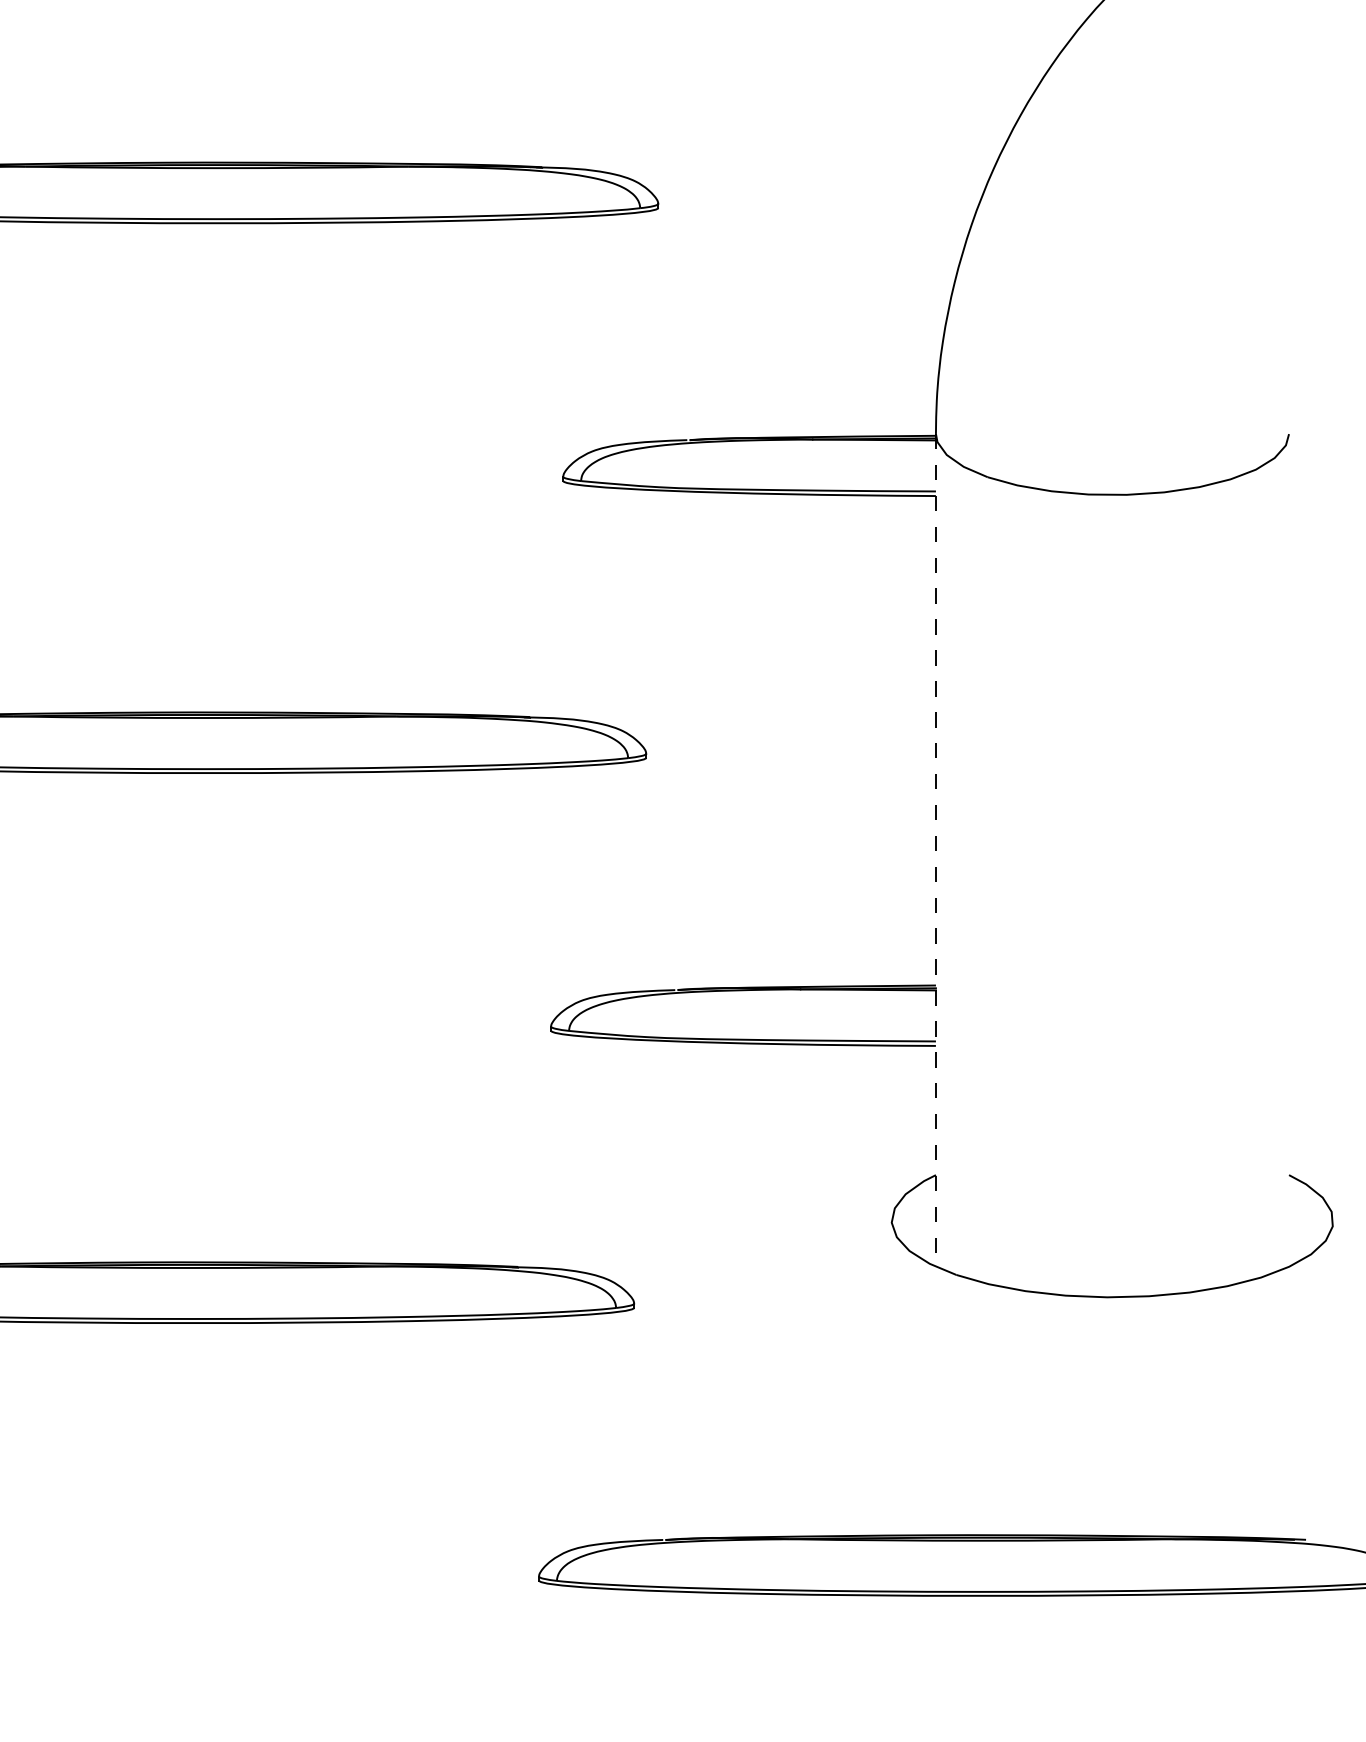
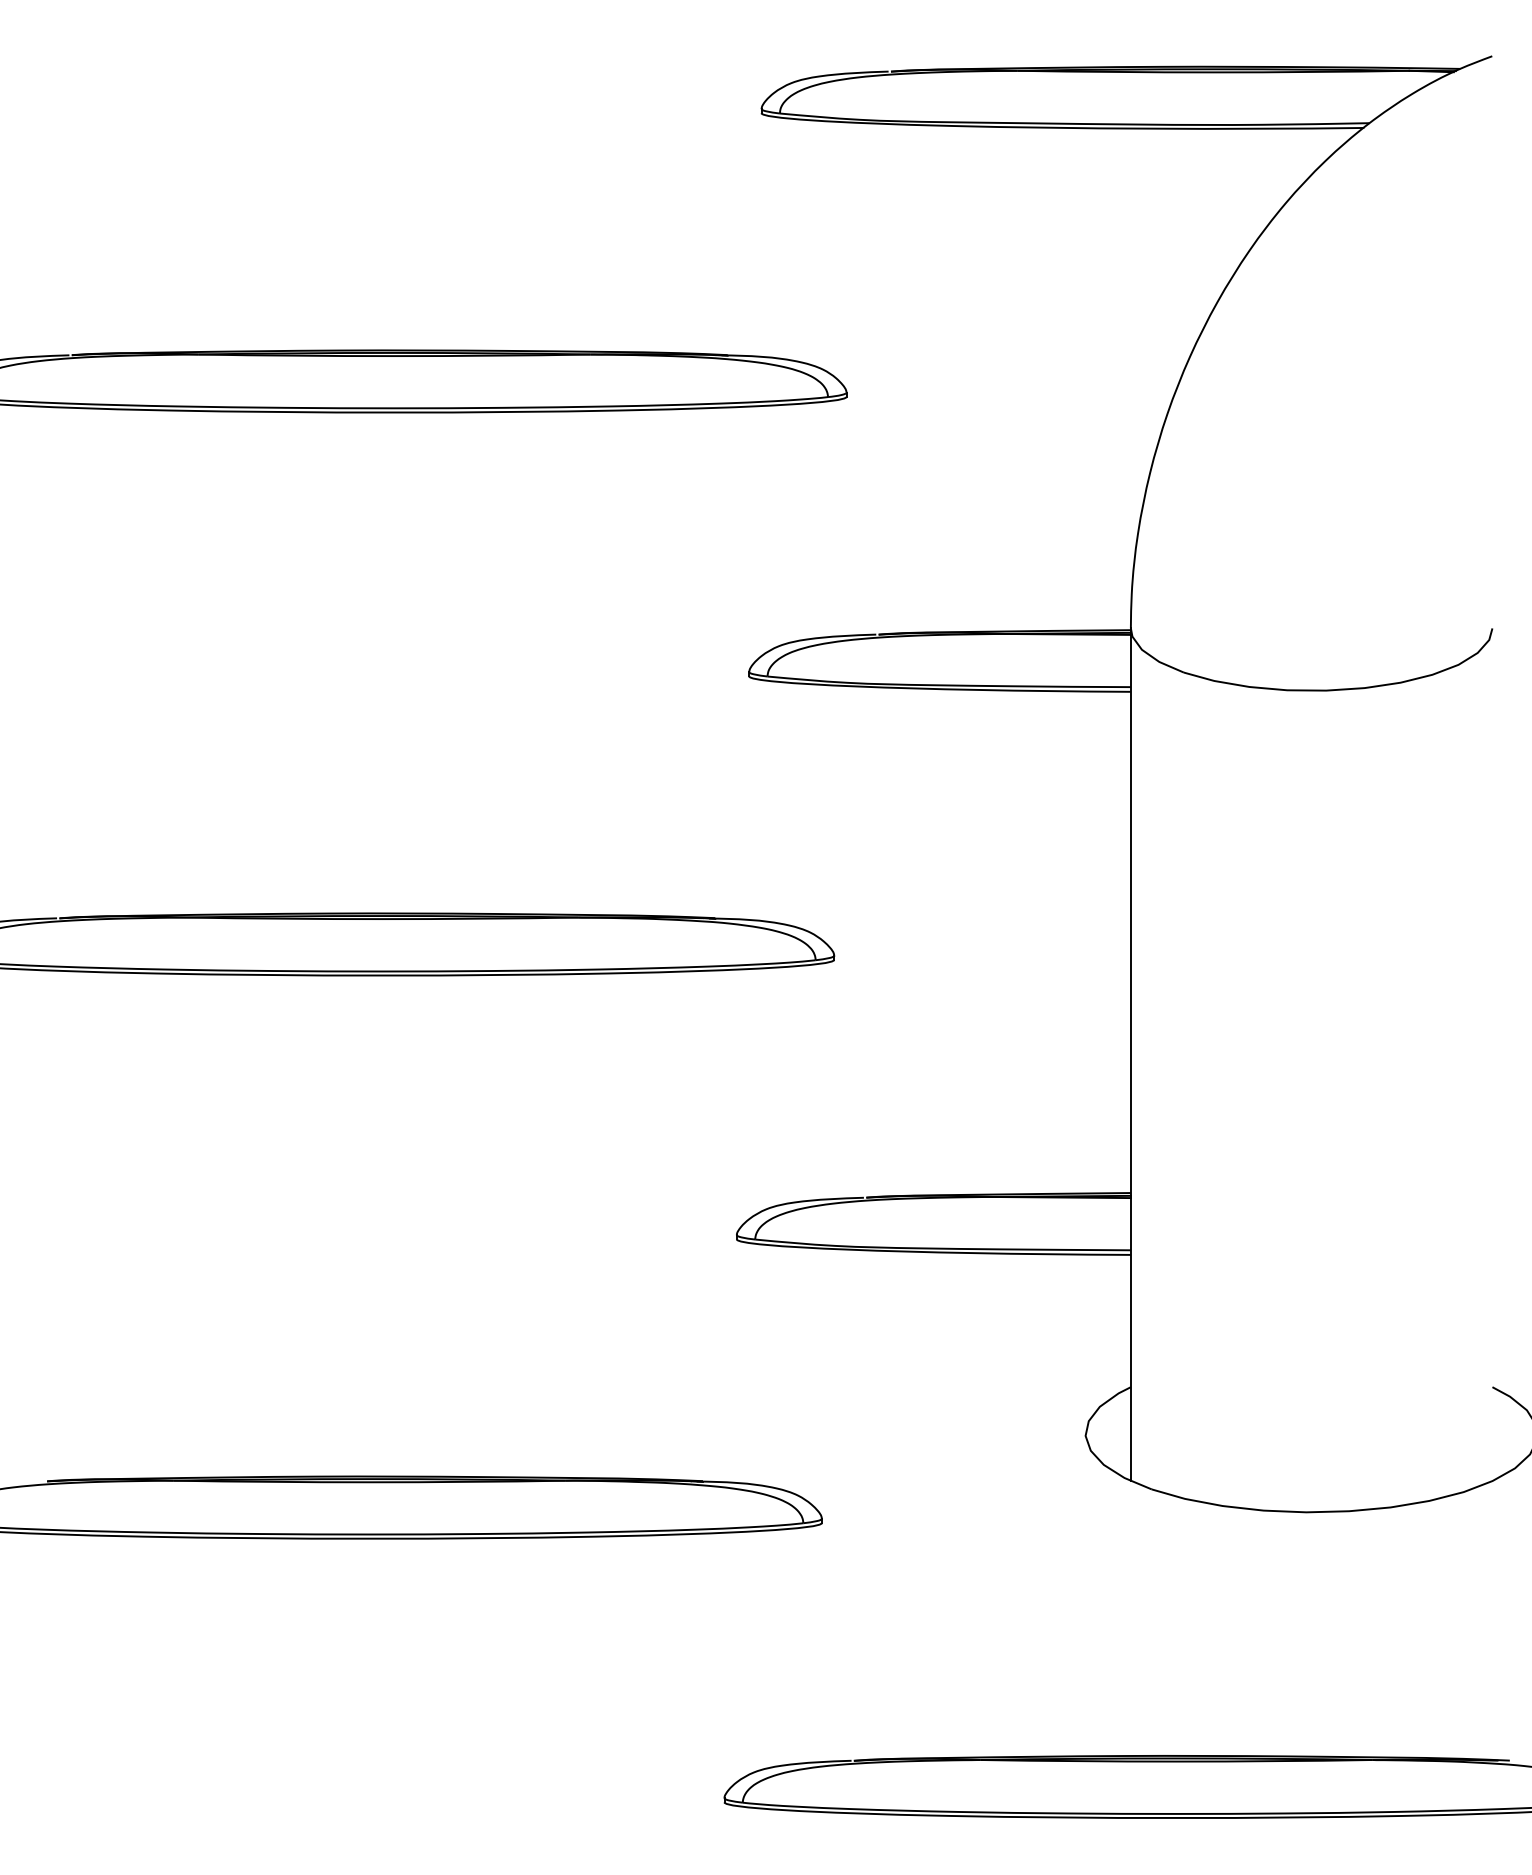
line: (935, 851) -> (1130, 1055), dashed -> solid

